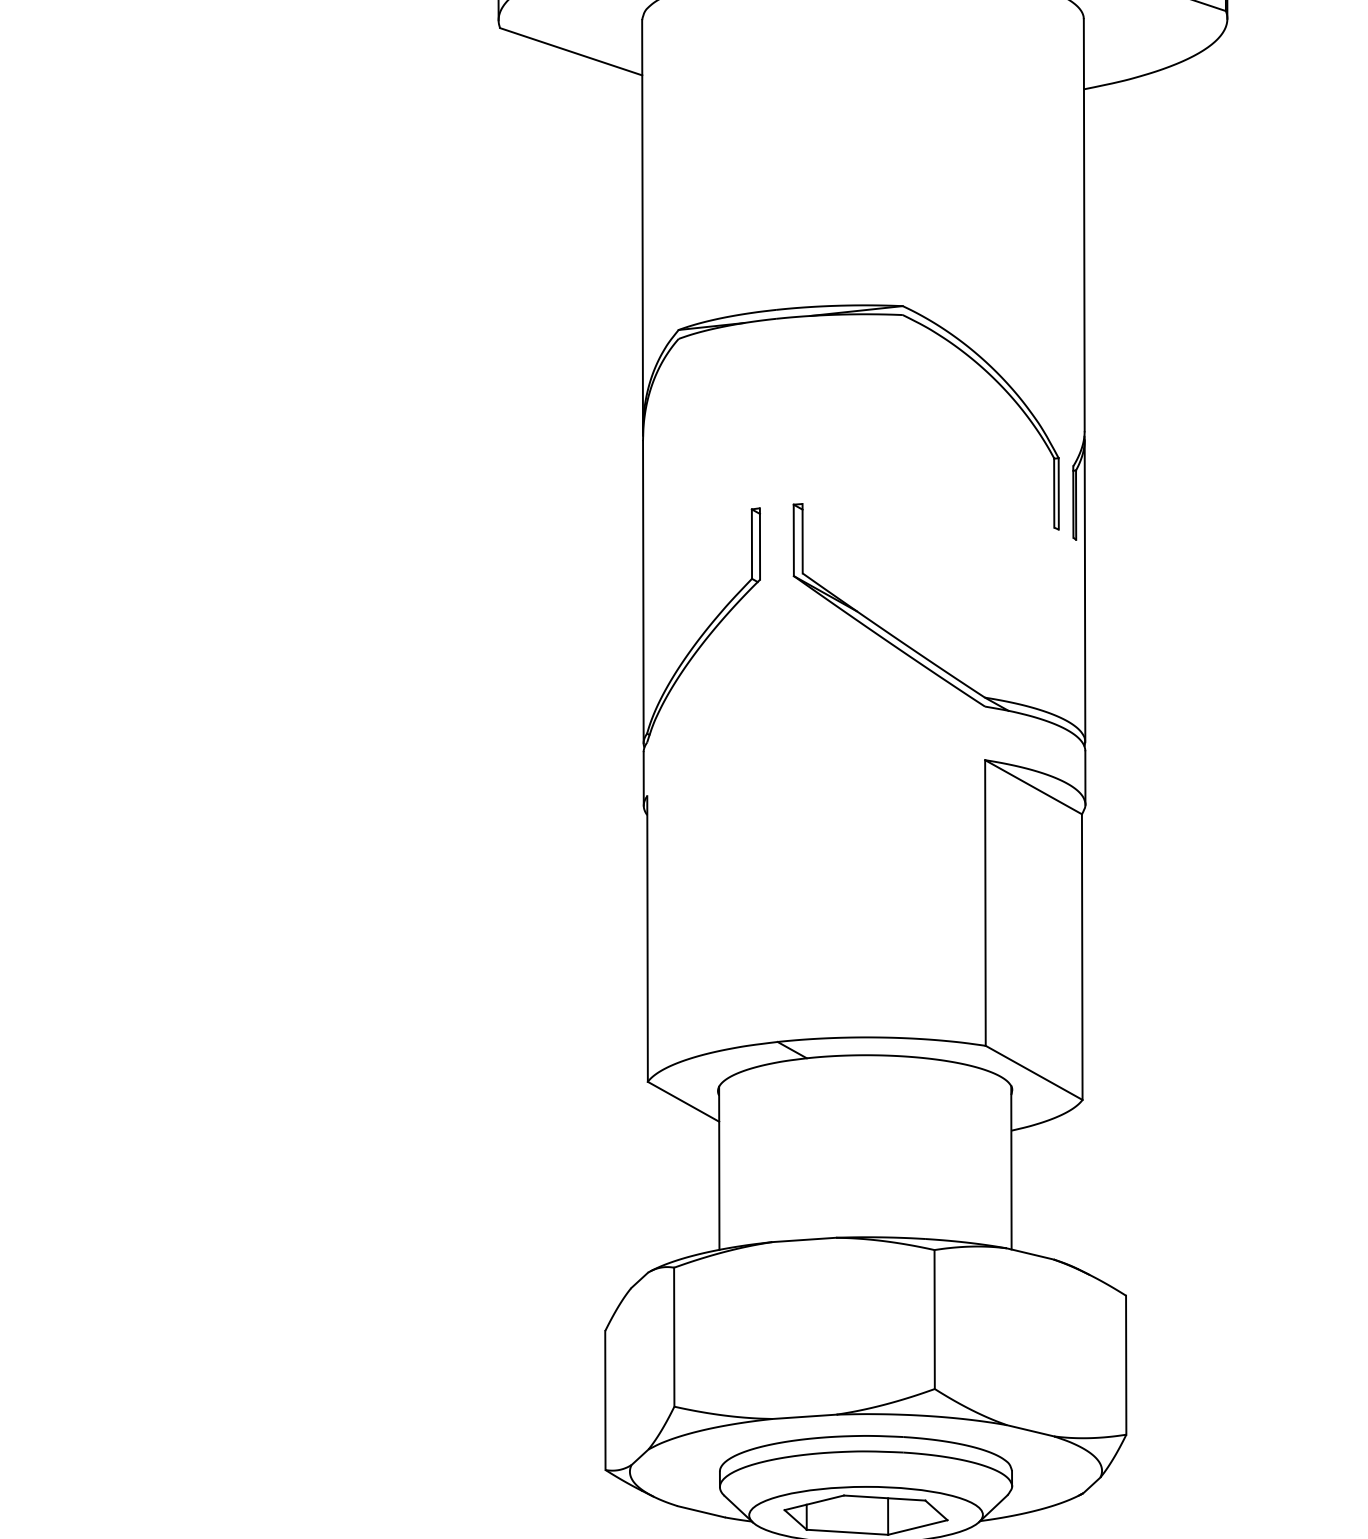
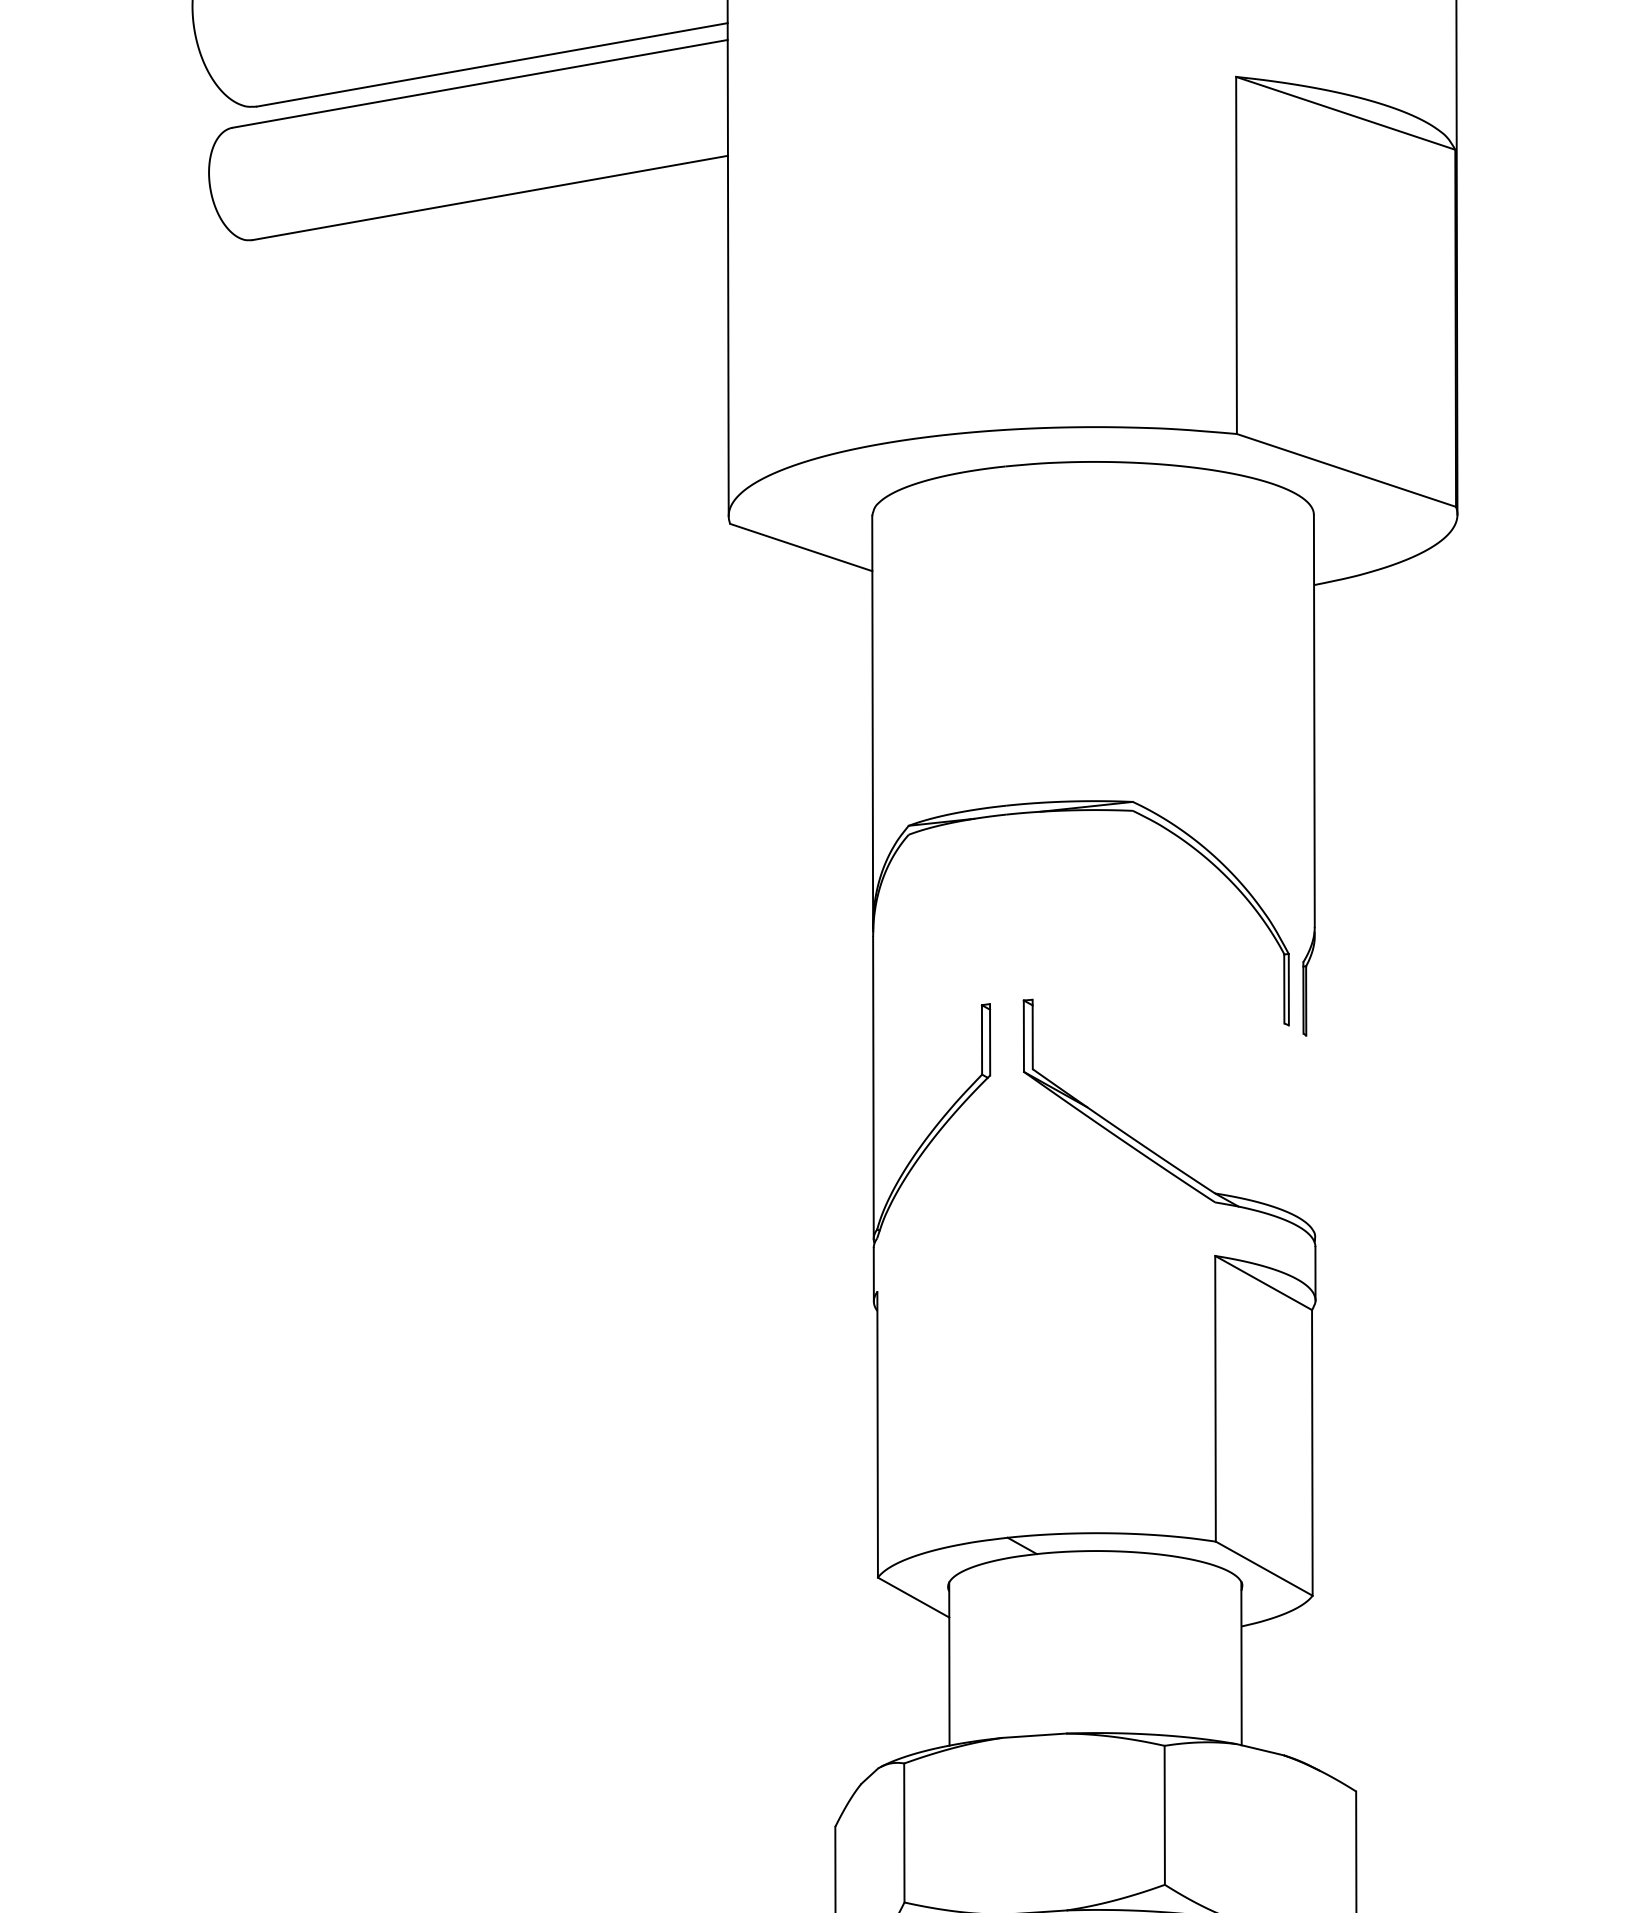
line: (1084, 591) -> (1314, 1087), removed

